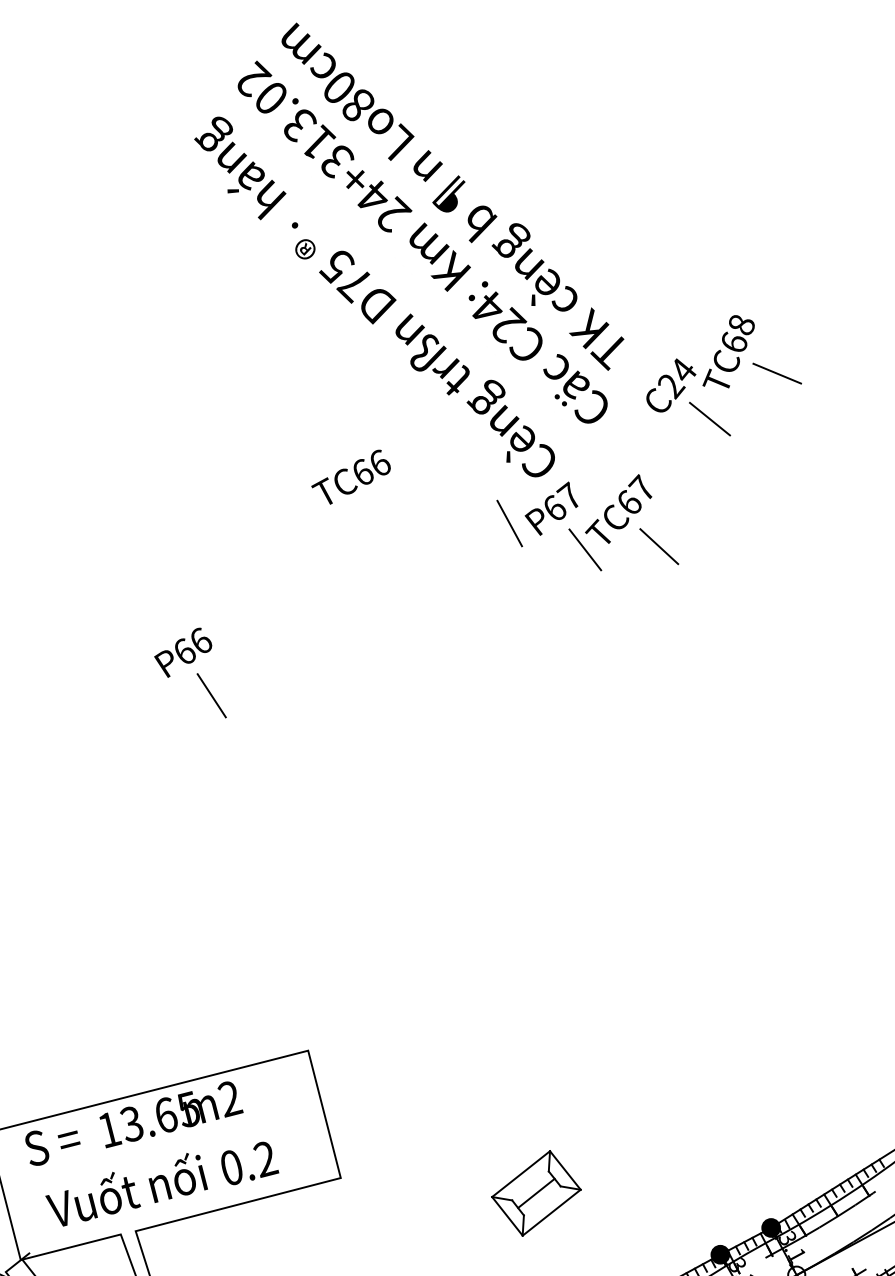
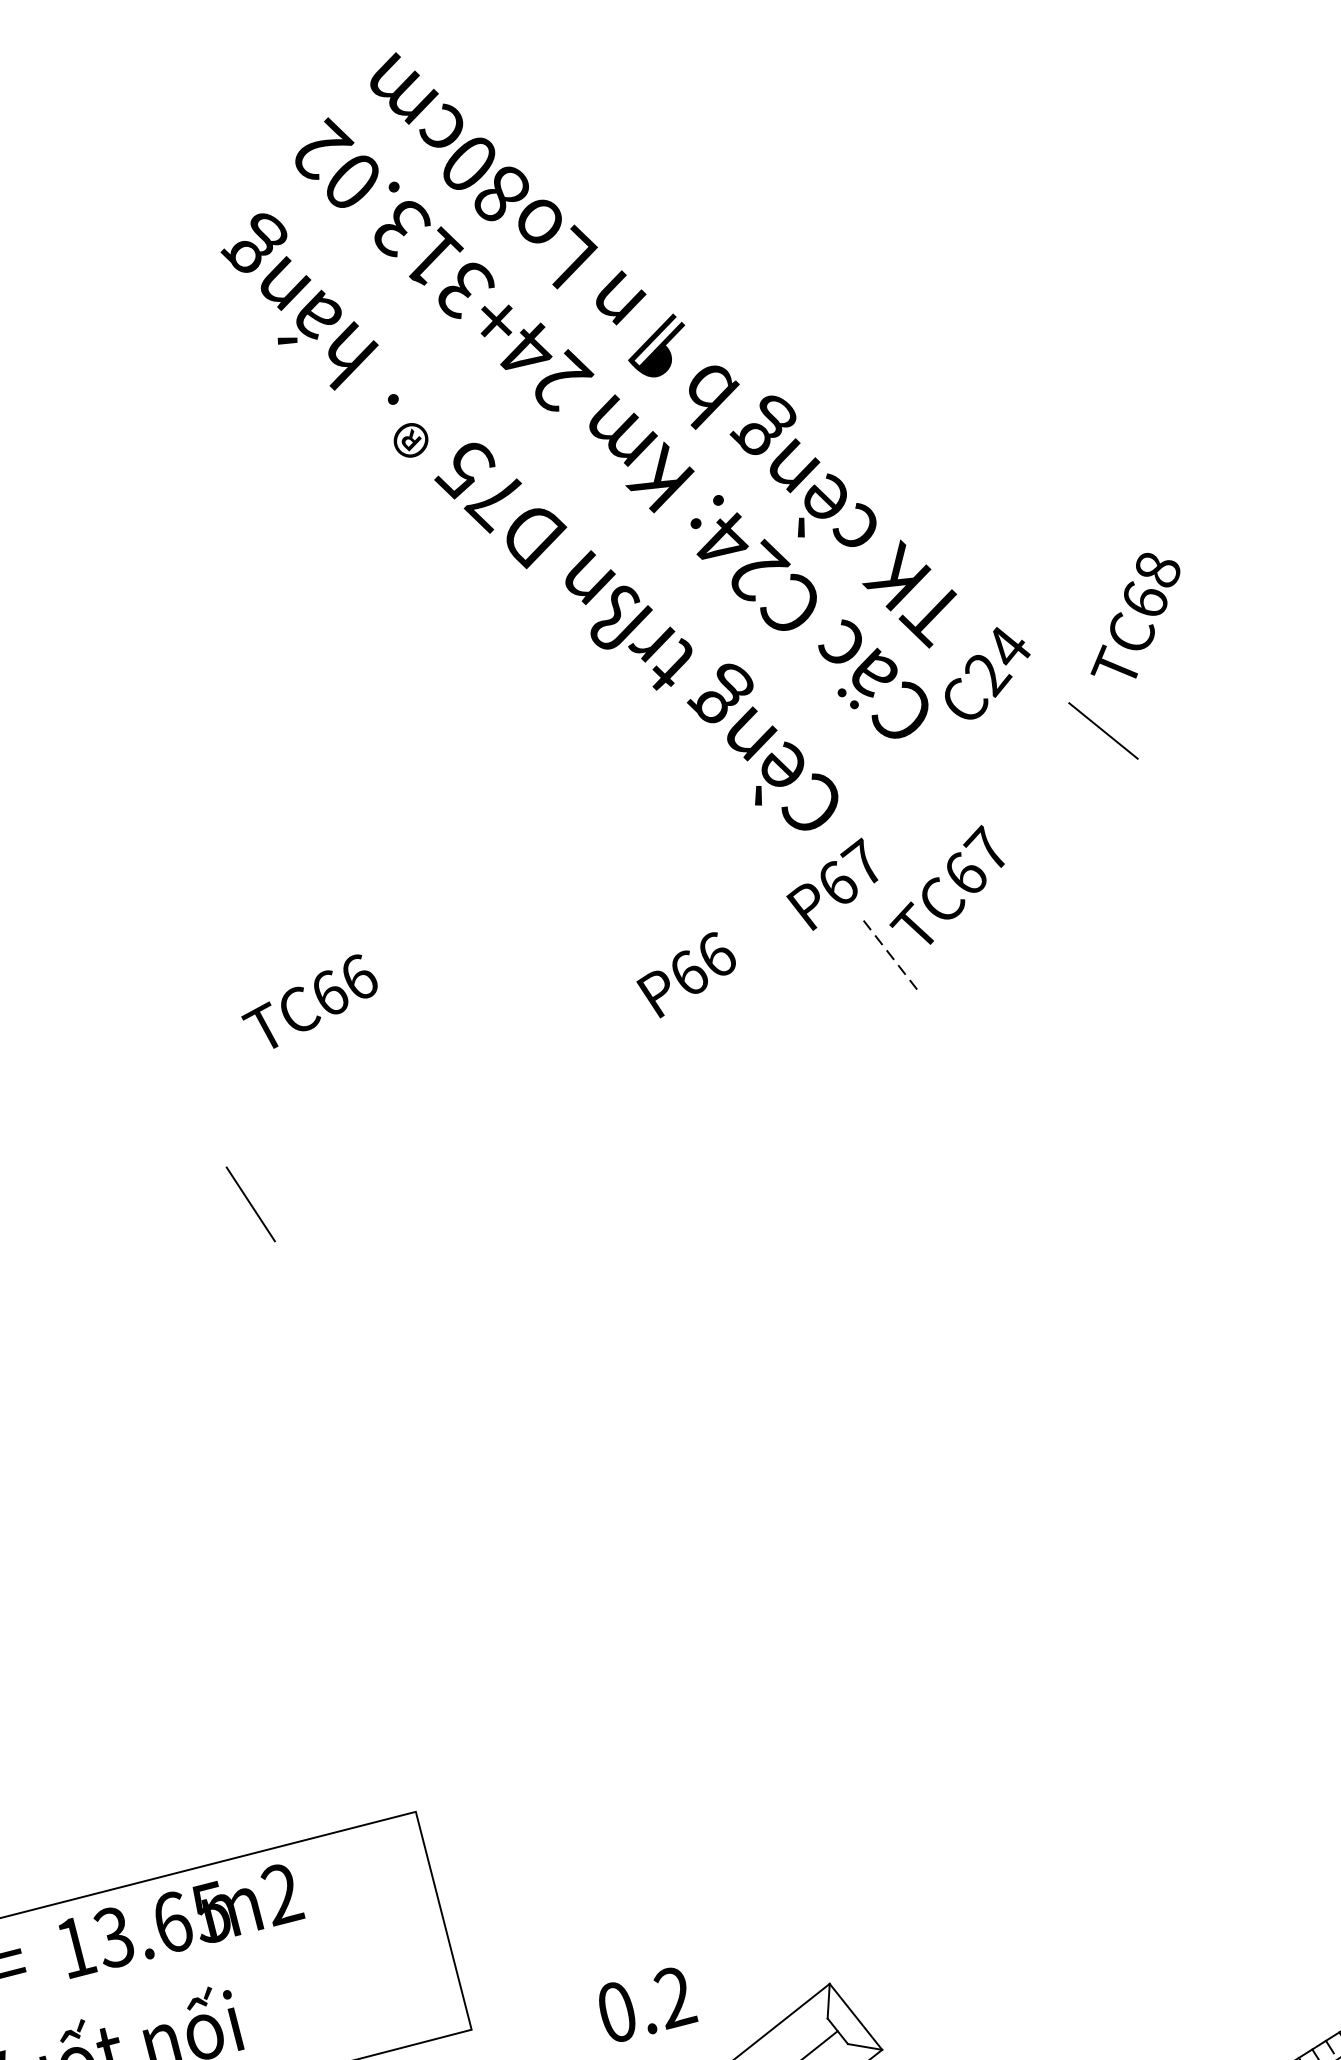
line: (777, 373) -> (1219, 652), removed
text: (671, 385) -> (987, 673), moved
text: (350, 476) -> (308, 1000), moved
line: (509, 523) -> (760, 909), removed
line: (659, 546) -> (1017, 948), removed
line: (585, 549) -> (890, 954), solid -> dashed
text: (183, 652) -> (686, 974), moved
text: (250, 1163) -> (649, 2004), moved

